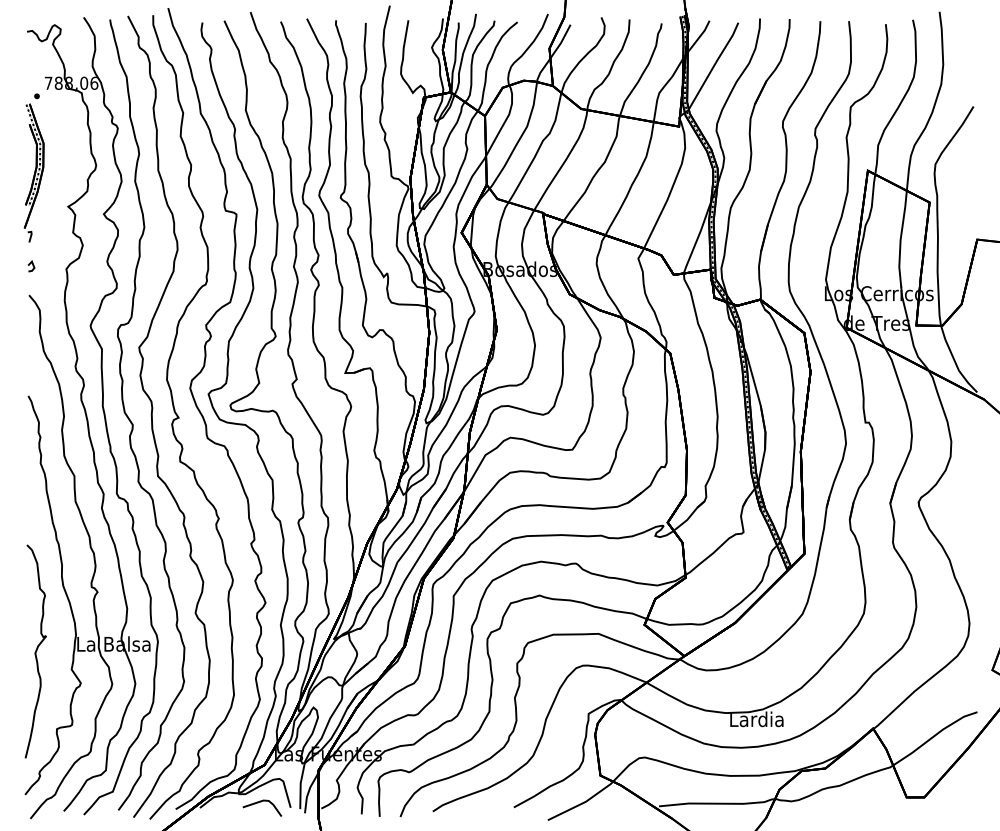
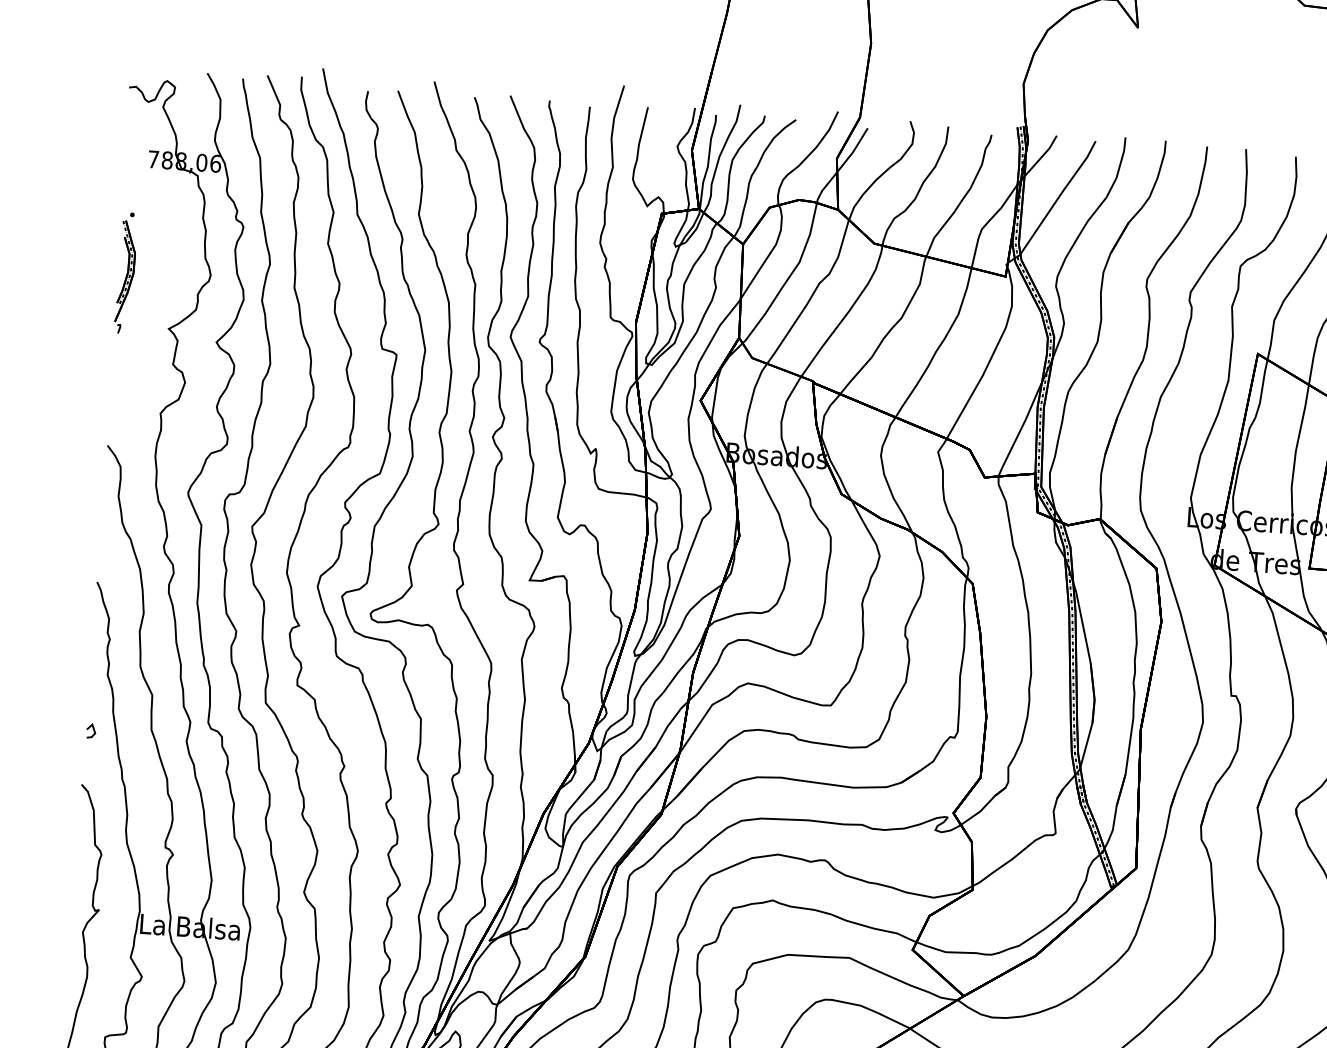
part: (33, 167) -> (125, 272), size x0.6
line: (32, 266) -> (92, 731), moved

